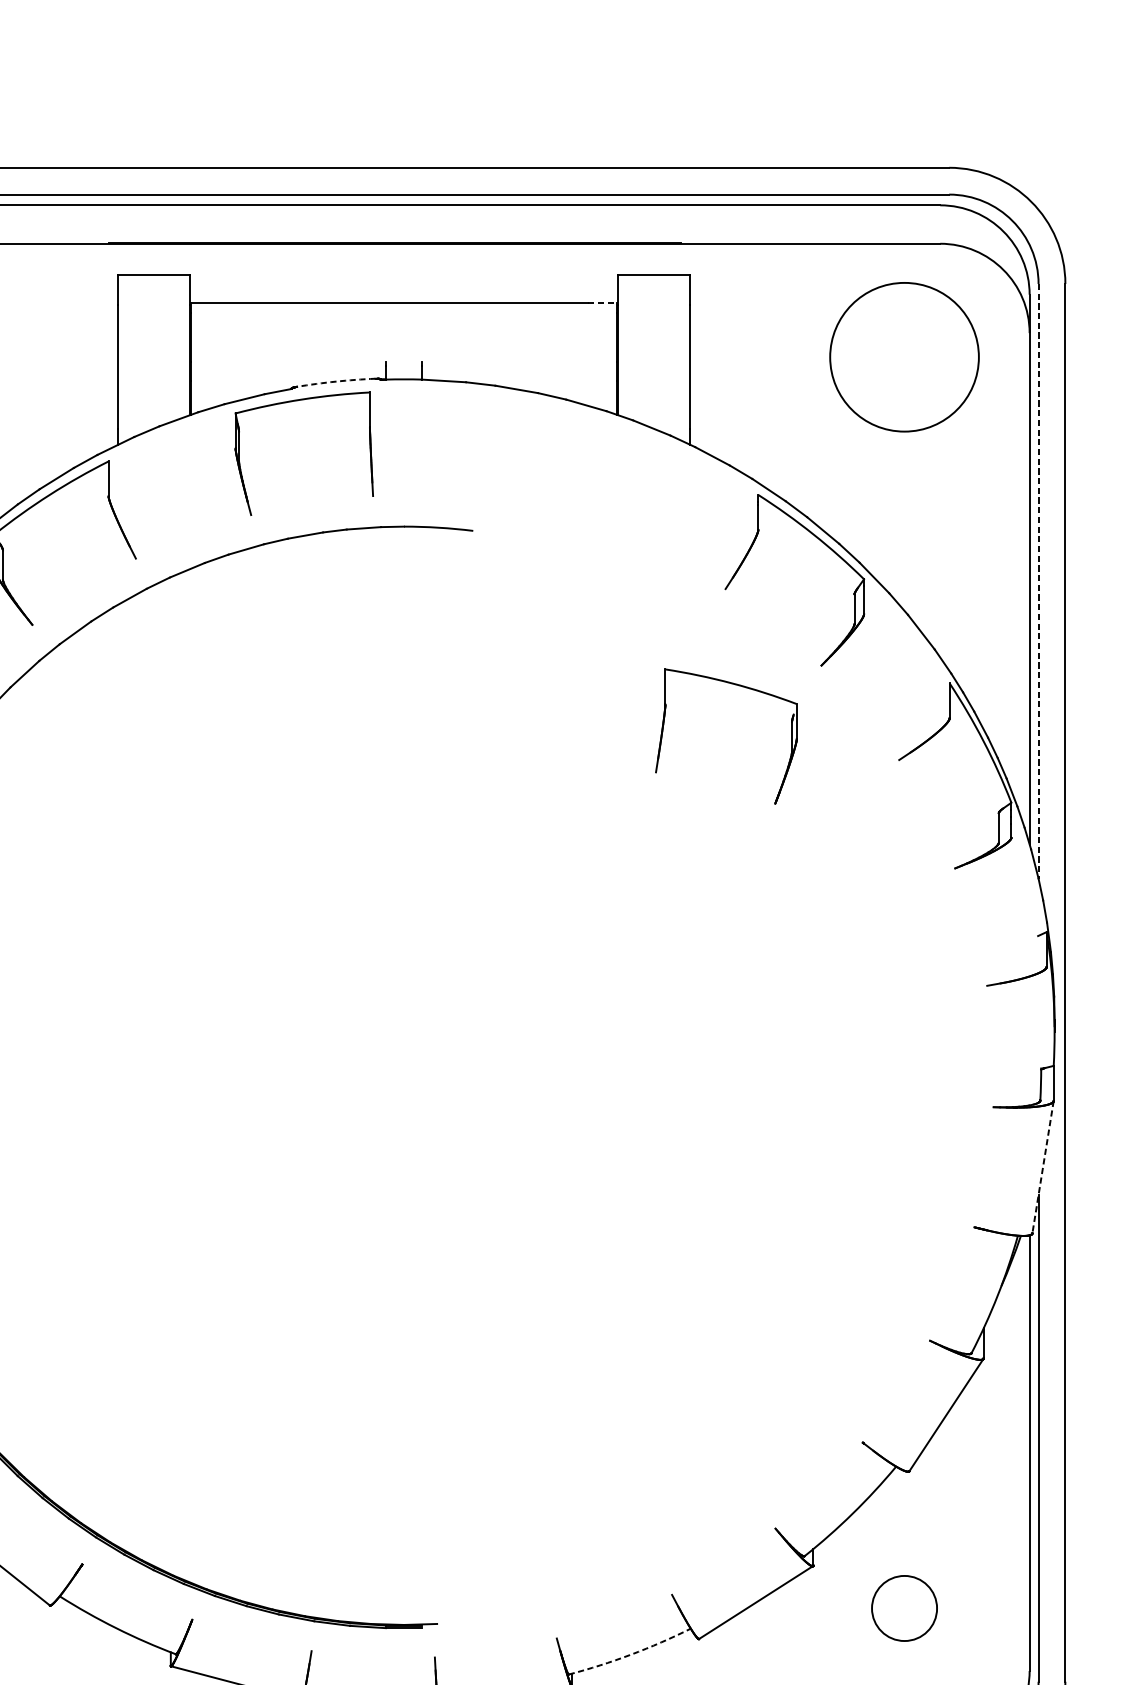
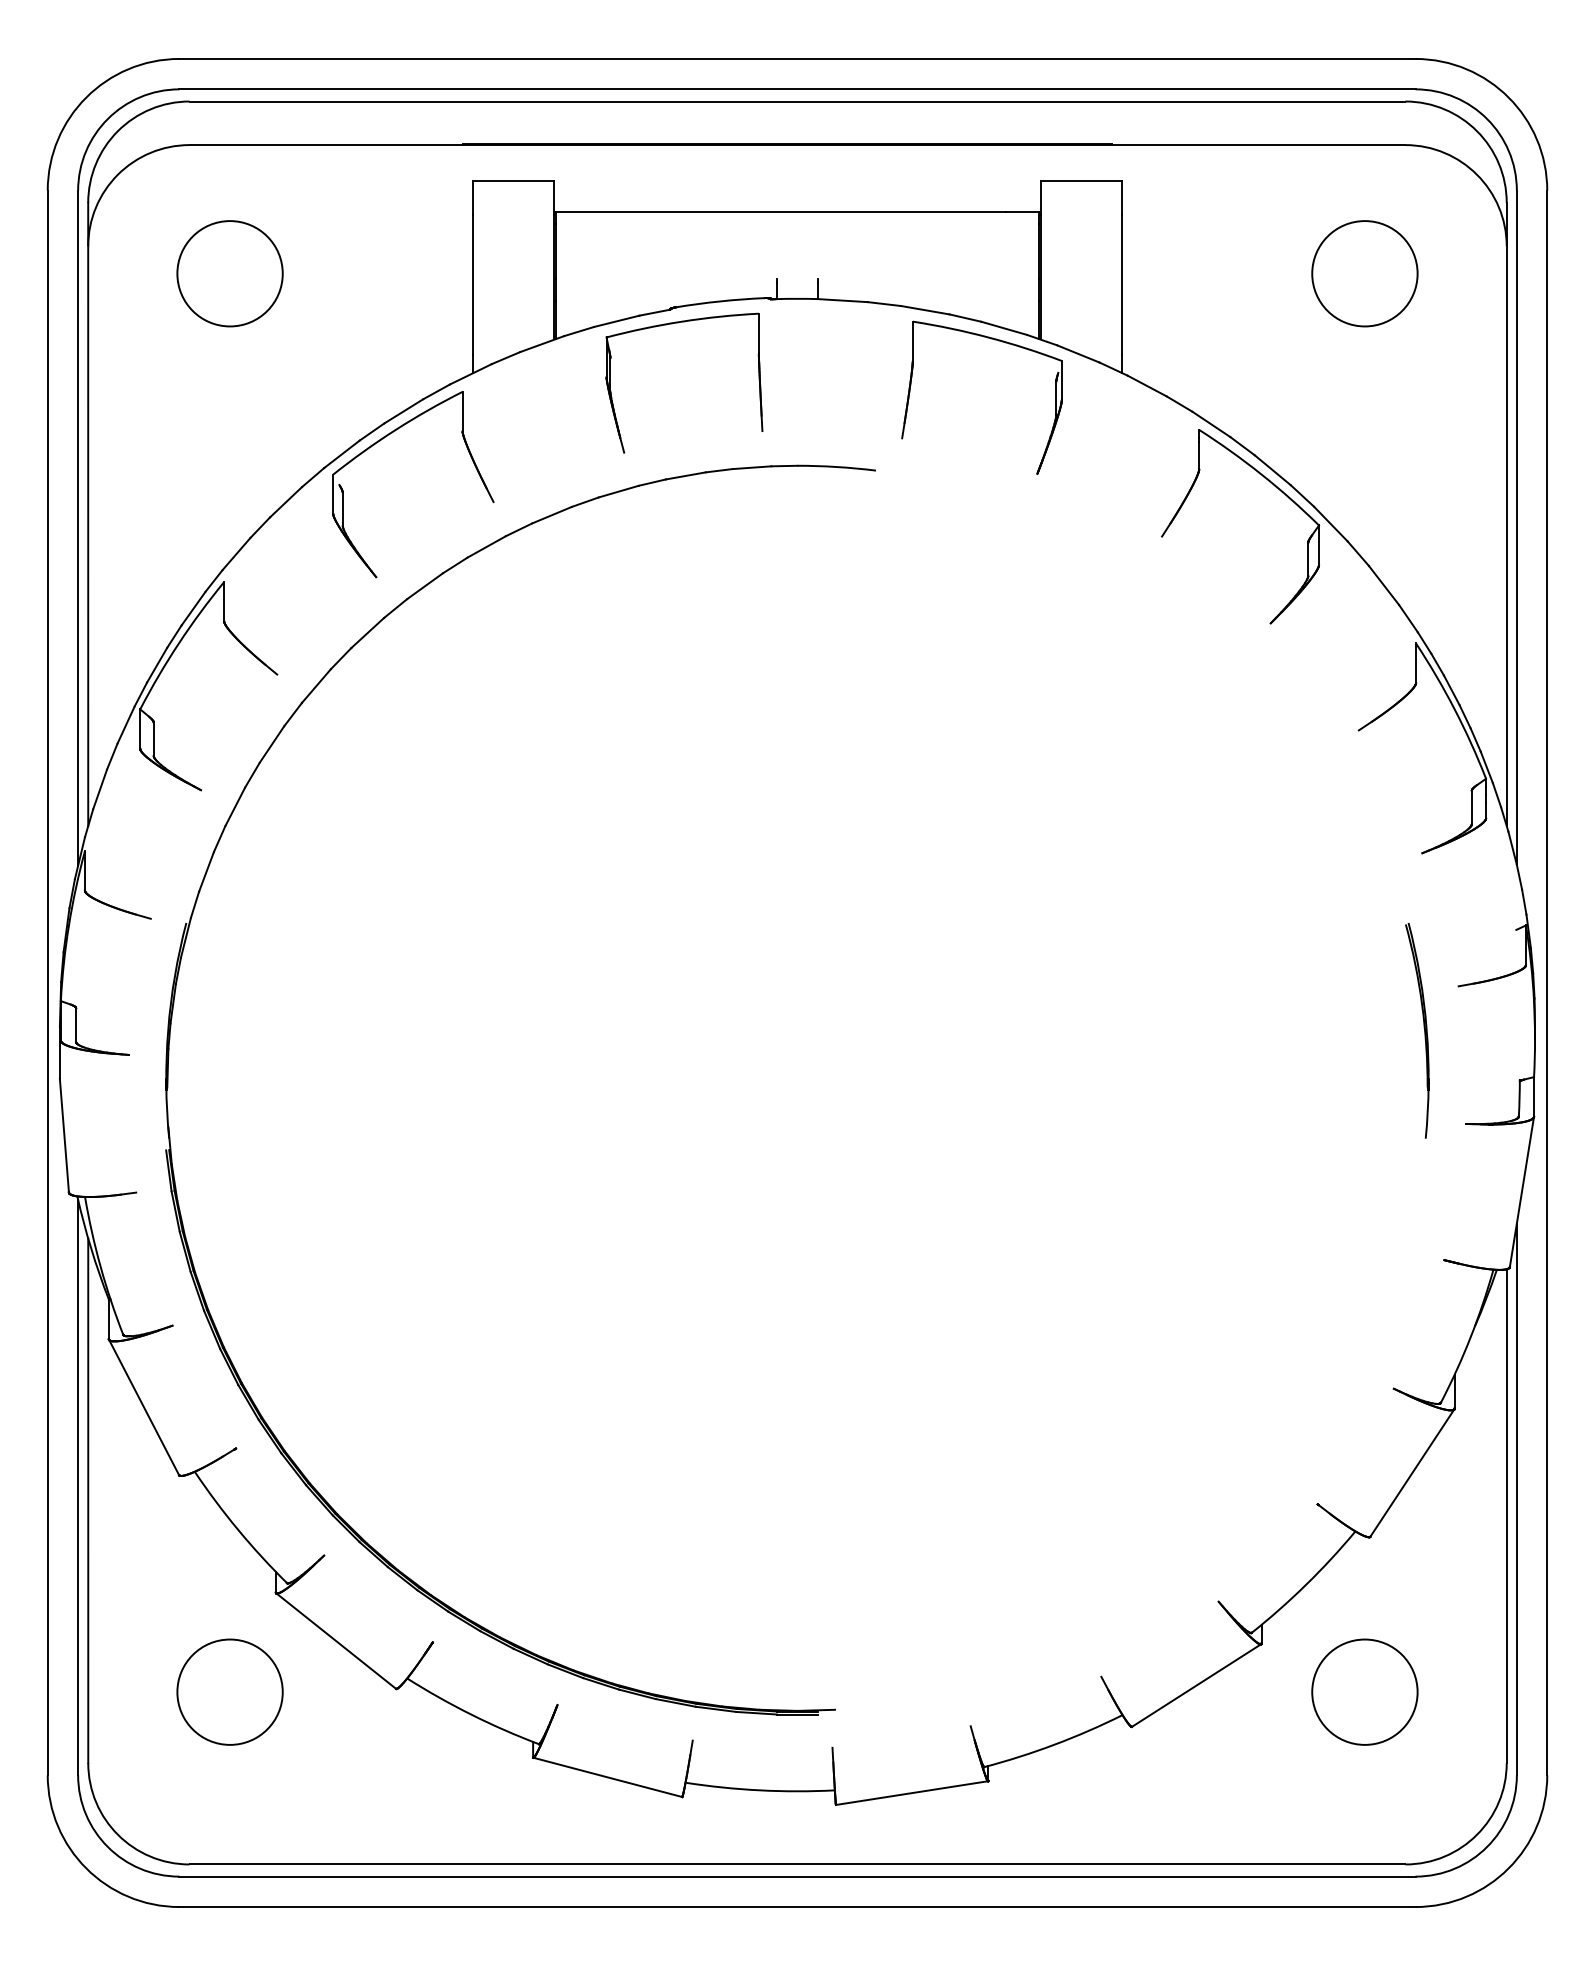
line: (602, 303) -> (1022, 212), dashed -> solid
circle: (904, 357) -> (1364, 273), size x0.62
arc: (336, 381) -> (720, 301), dashed -> solid
line: (1038, 581) -> (1516, 528), dashed -> solid
part: (740, 686) -> (998, 341), moved
part: (956, 1022) -> (1423, 1027), added
line: (1042, 1167) -> (1521, 1192), dashed -> solid
circle: (904, 1607) -> (1364, 1691), size x1.43
arc: (630, 1654) -> (1054, 1744), dashed -> solid

